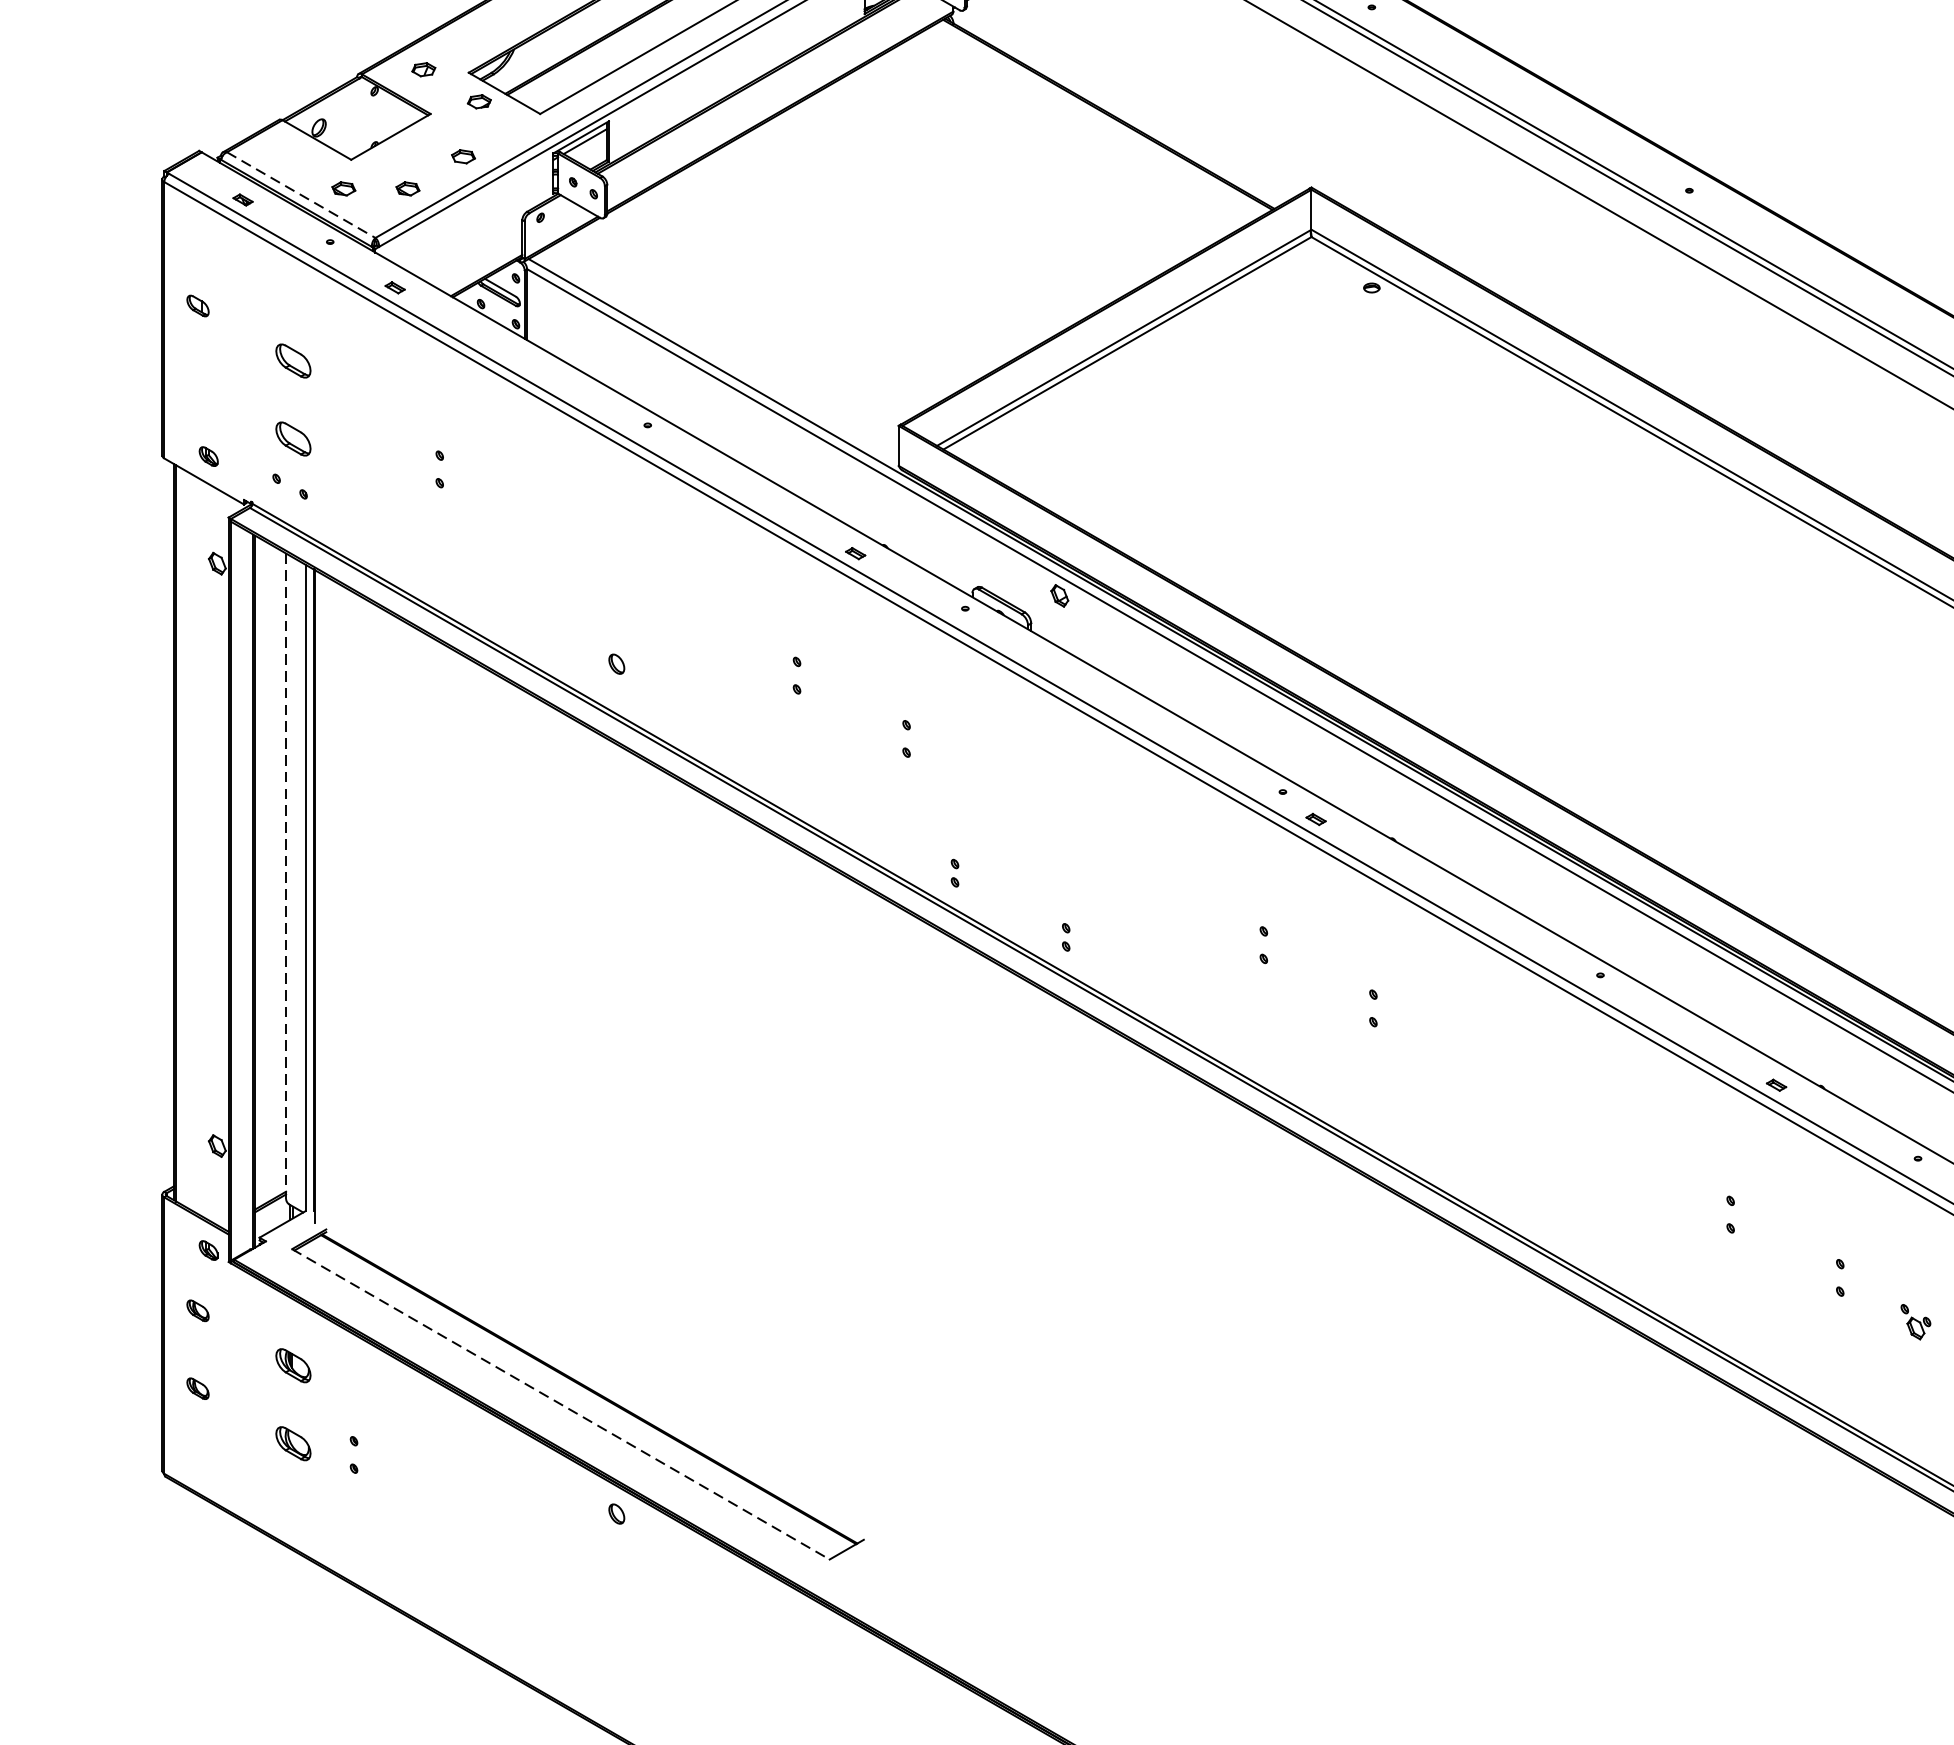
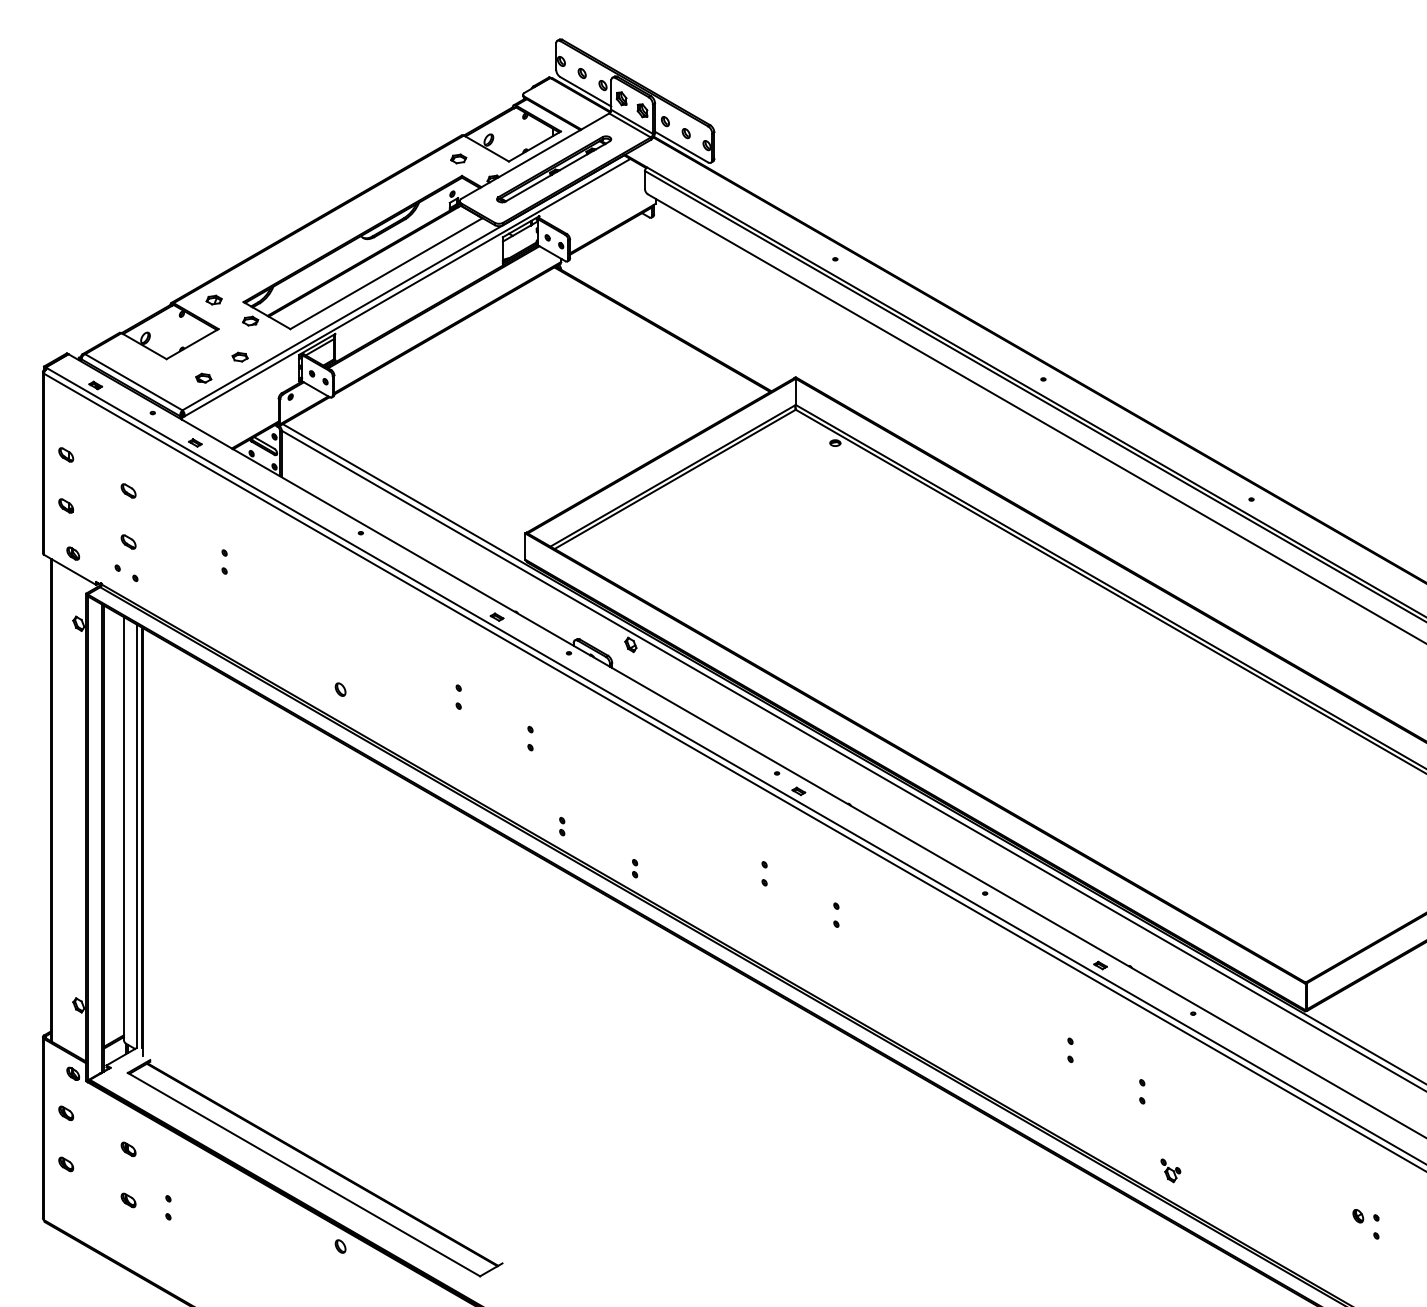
part: (343, 187) -> (161, 377), removed
line: (302, 195) -> (134, 382), dashed -> solid
part: (293, 360) -> (128, 490), size x0.62
part: (198, 383) -> (66, 505), added
part: (293, 438) -> (128, 541), size x0.62
line: (285, 877) -> (123, 829), dashed -> solid
part: (1915, 1321) -> (1170, 1170), moved
part: (293, 1365) -> (128, 1149), size x0.62
line: (561, 1404) -> (304, 1174), dashed -> solid
part: (293, 1443) -> (128, 1200), size x0.62

